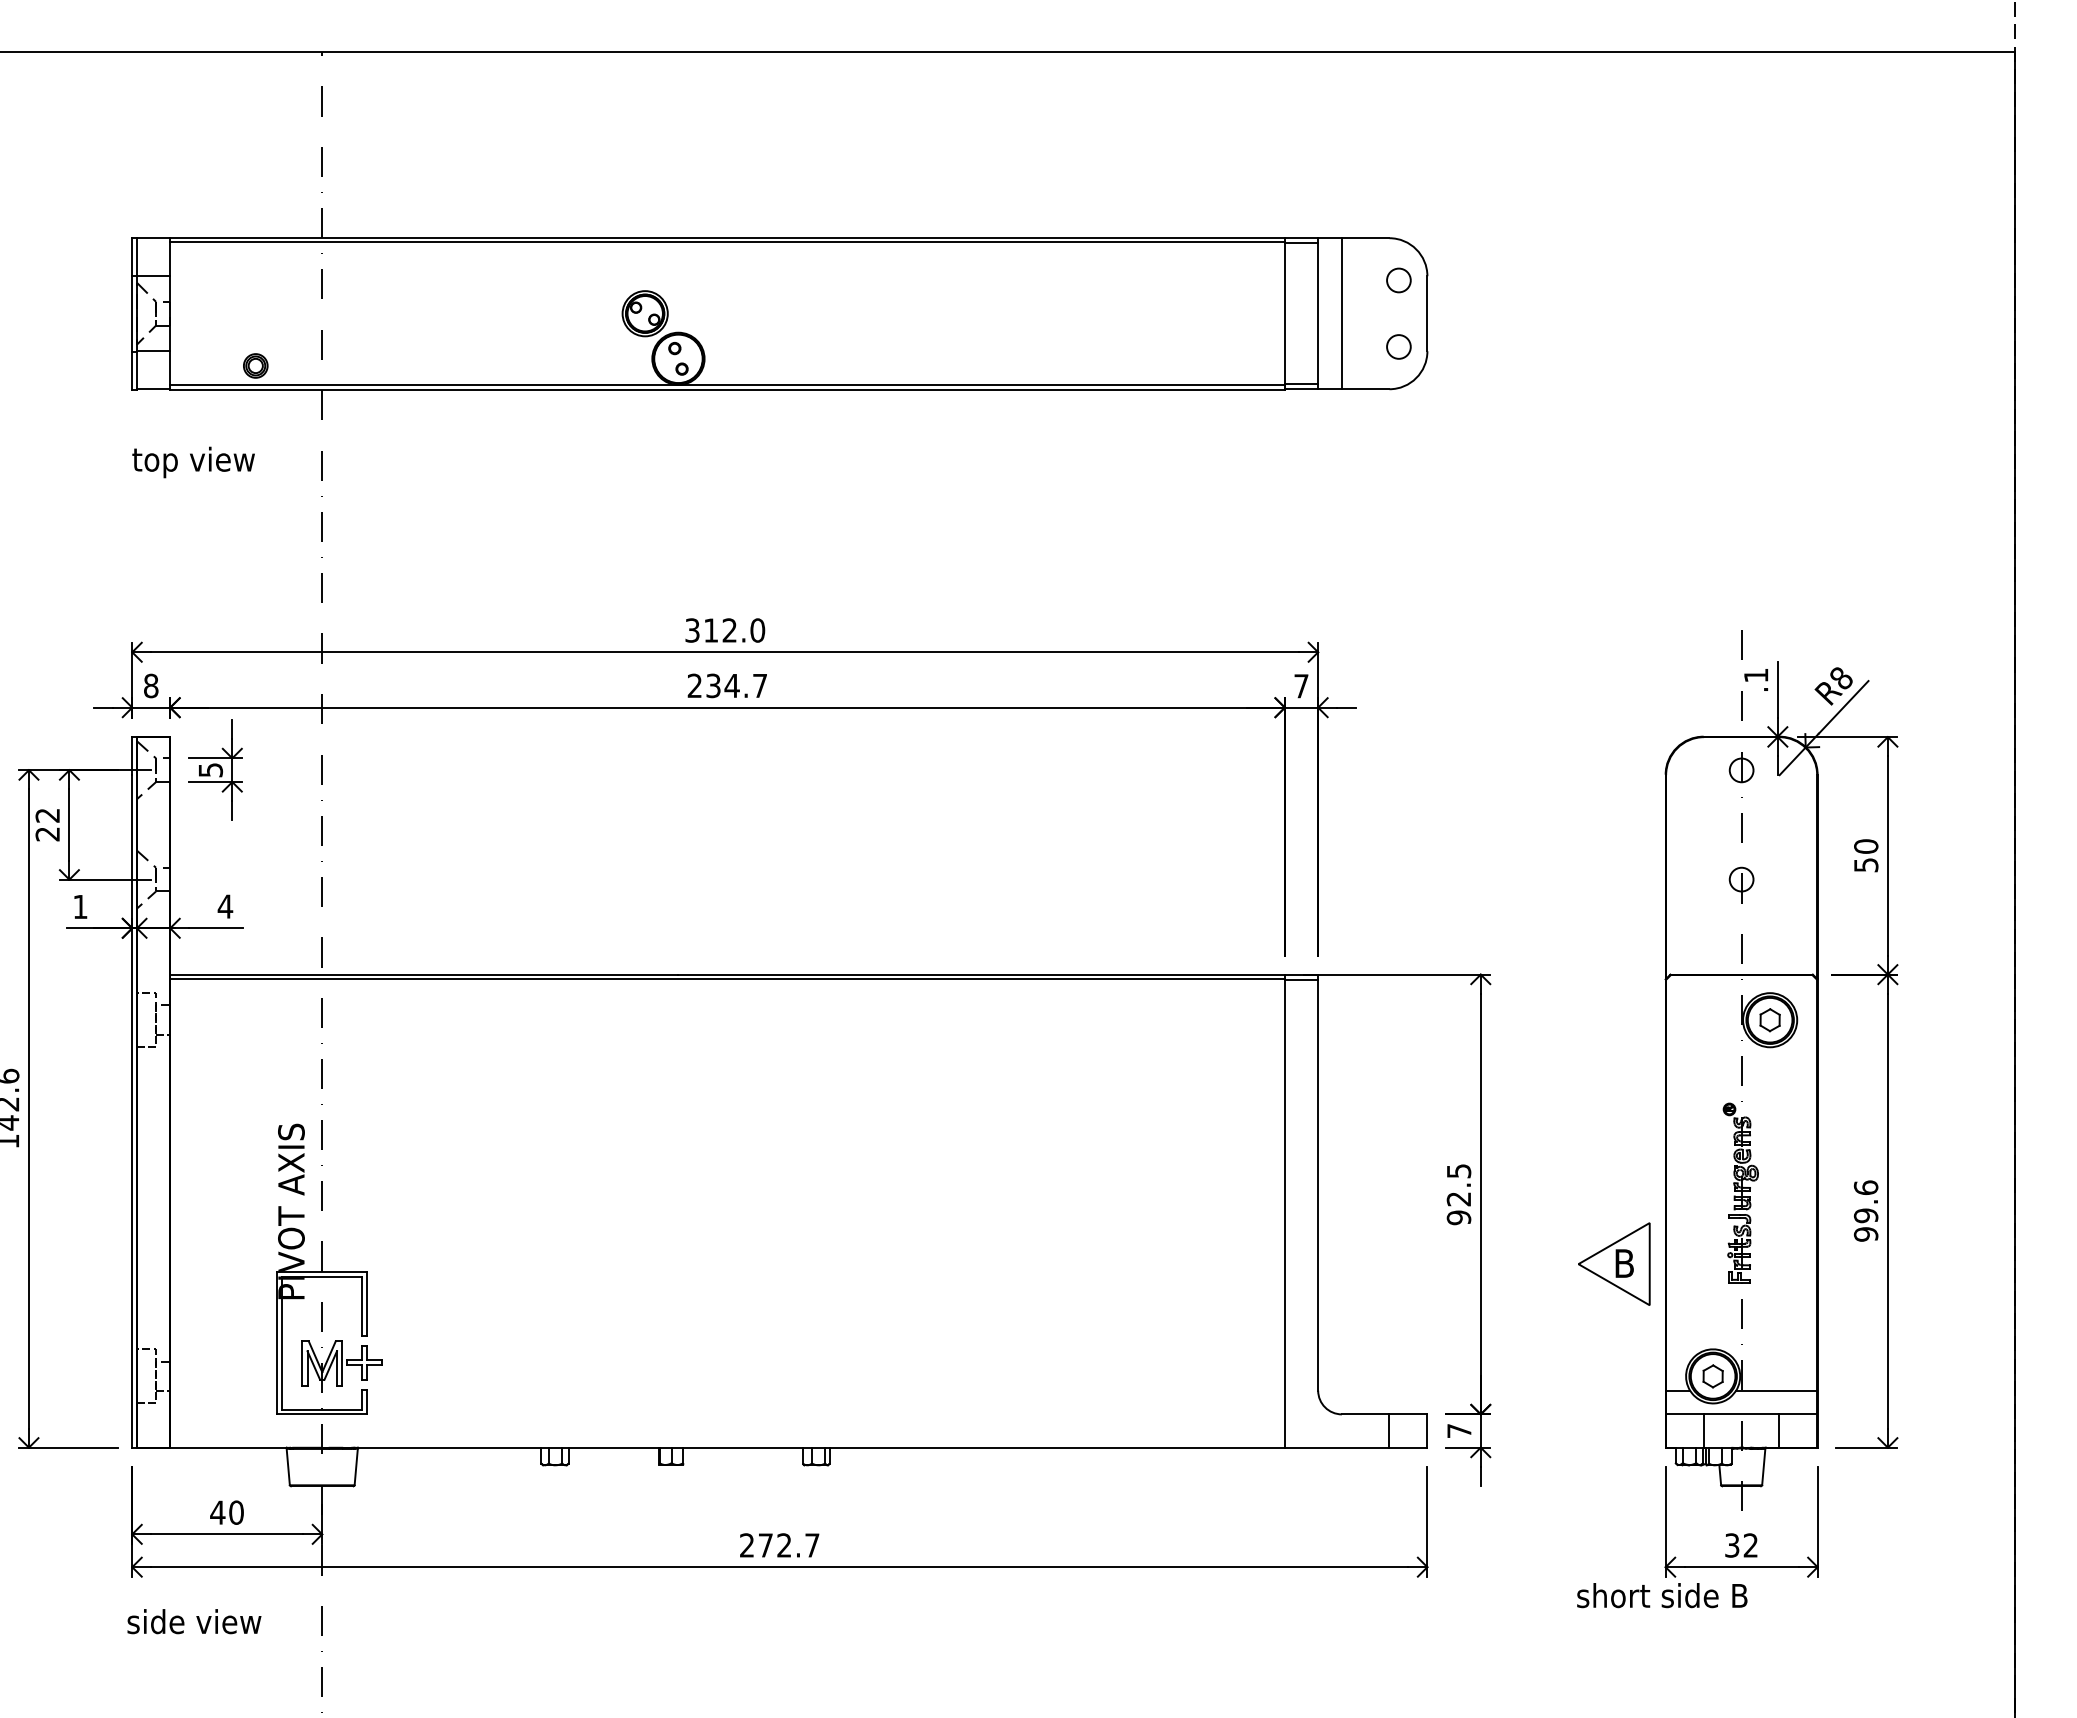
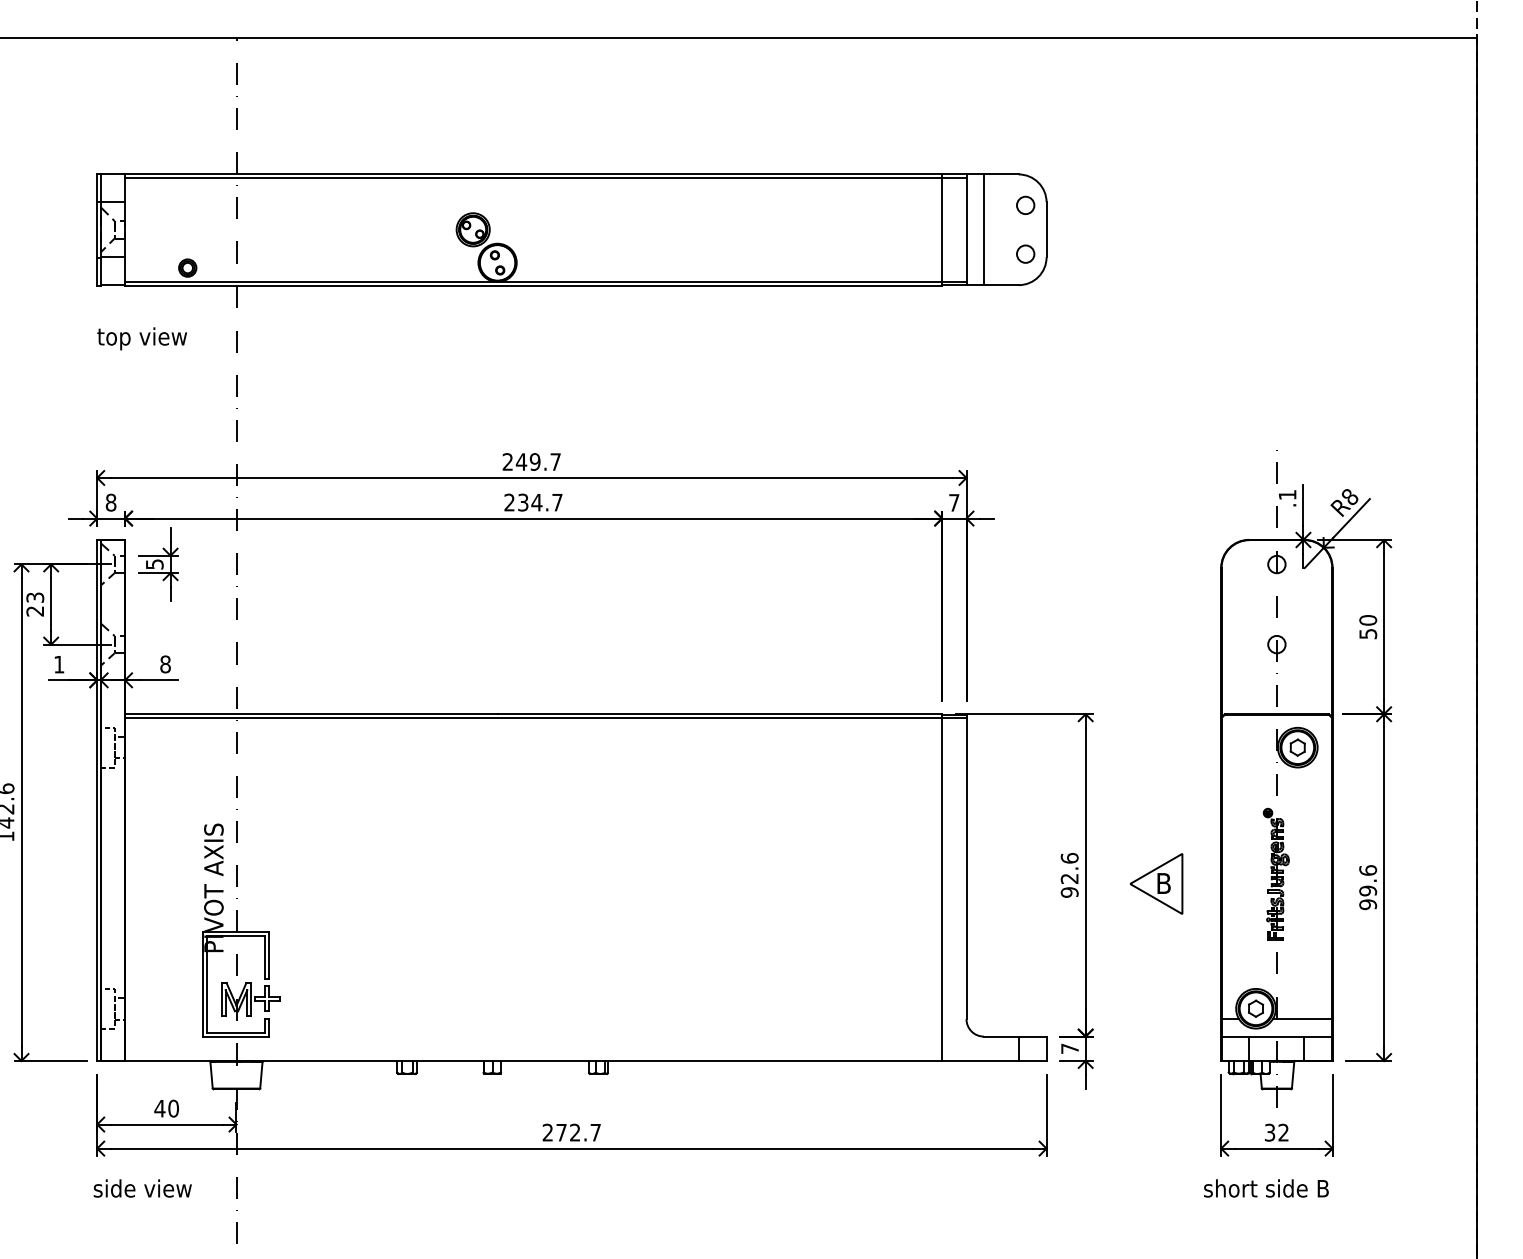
text: (725, 630) -> (532, 462), 312.0 -> 249.7
text: (47, 815) -> (35, 597), 22 -> 23
text: (225, 906) -> (165, 664), 4 -> 8
text: (1458, 1170) -> (1069, 857), 92.5 -> 92.6
part: (1614, 1263) -> (1156, 883), moved
text: (1662, 1595) -> (1266, 1188), moved

